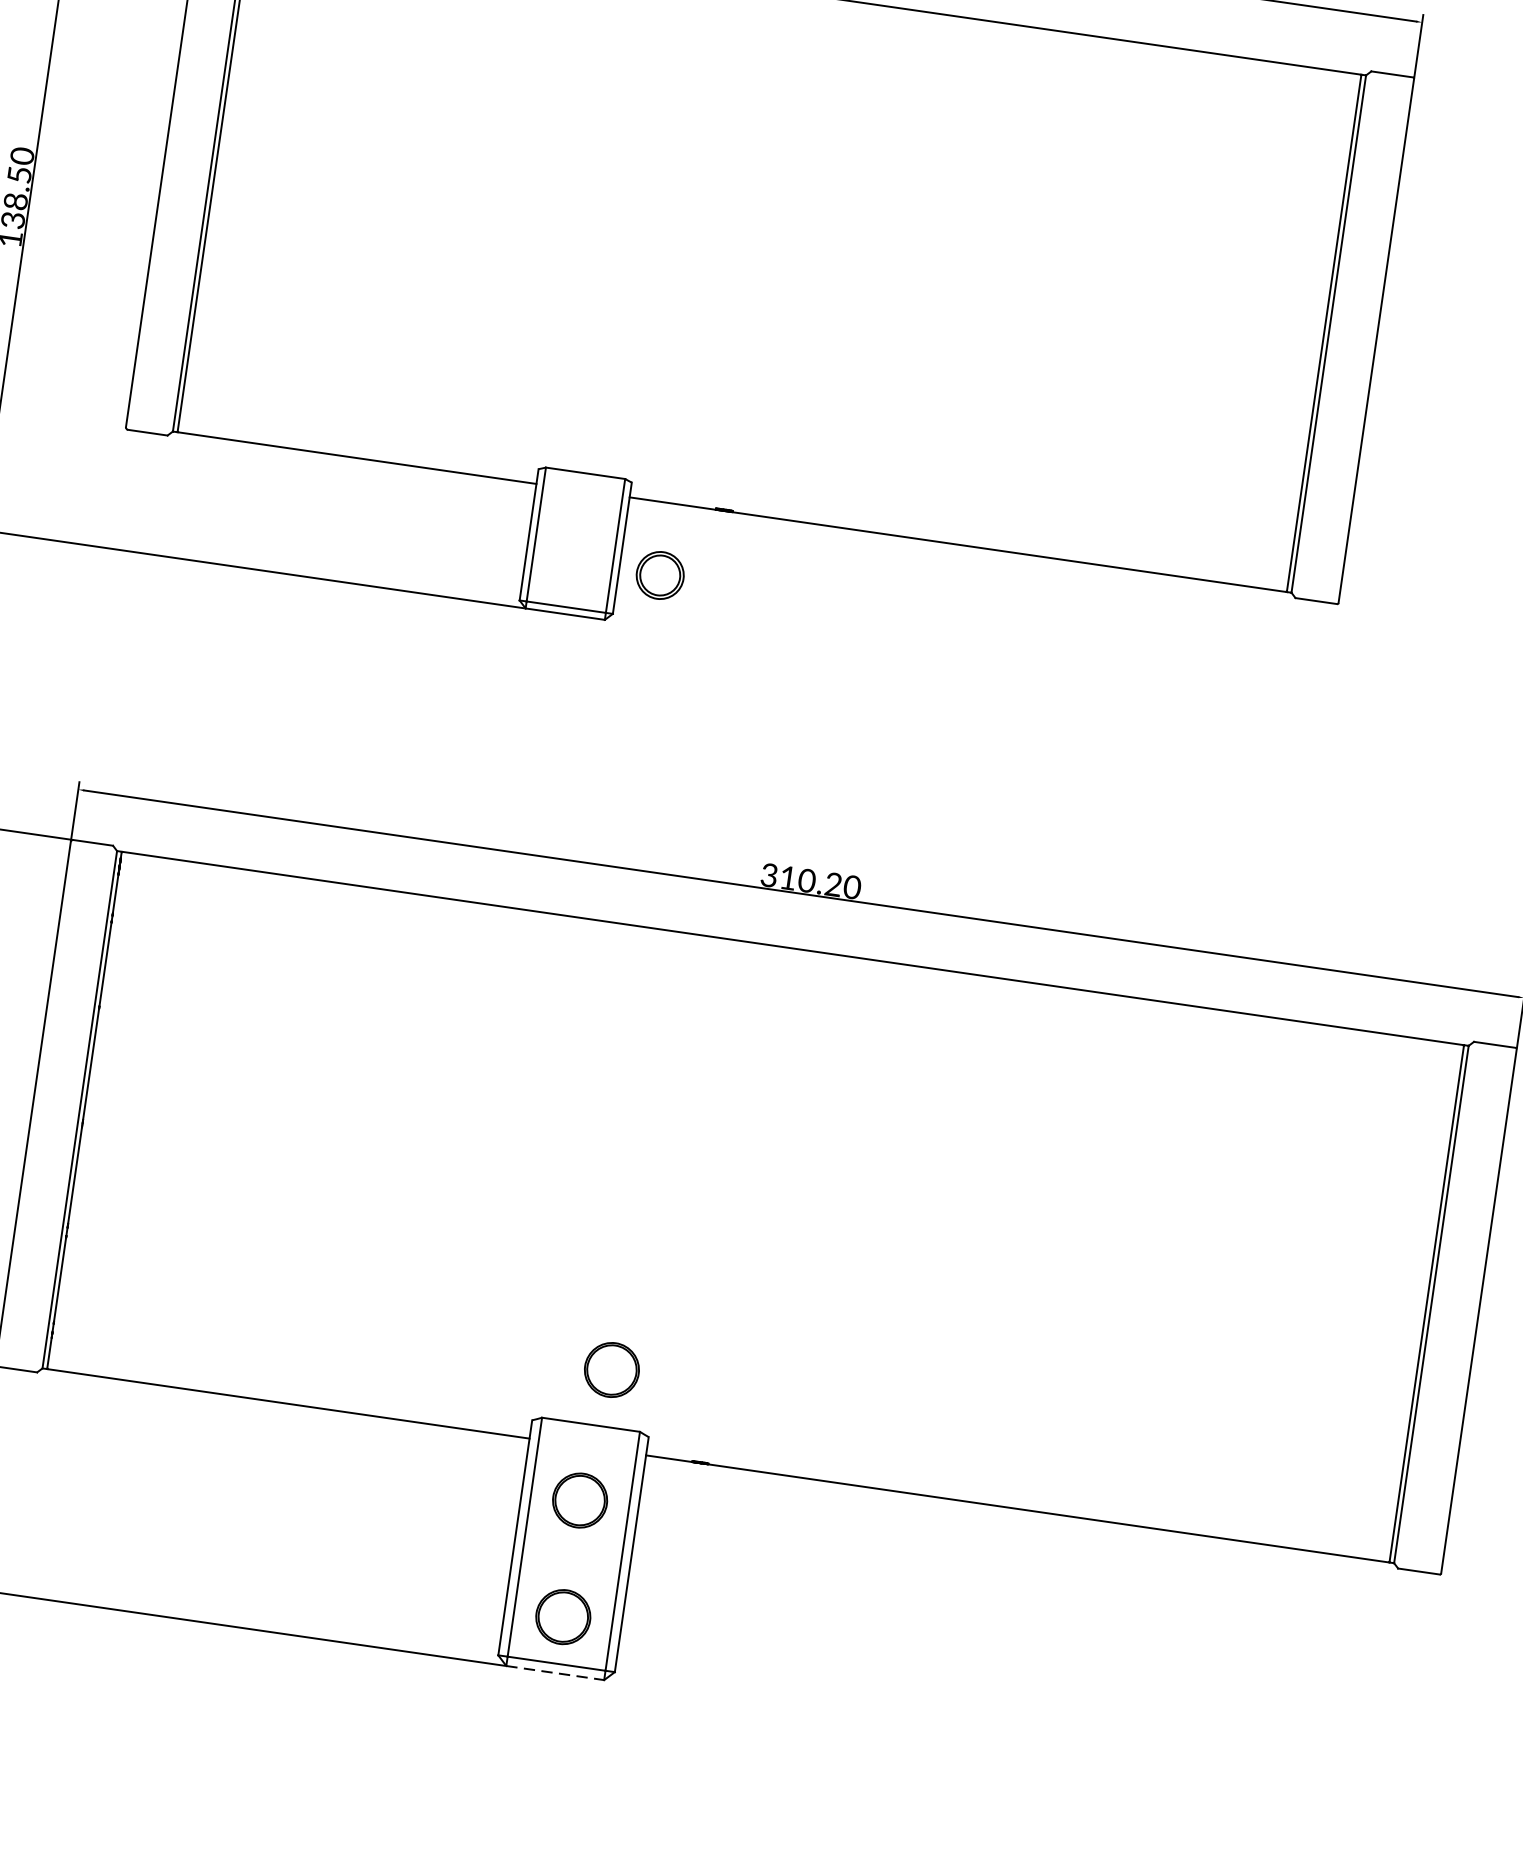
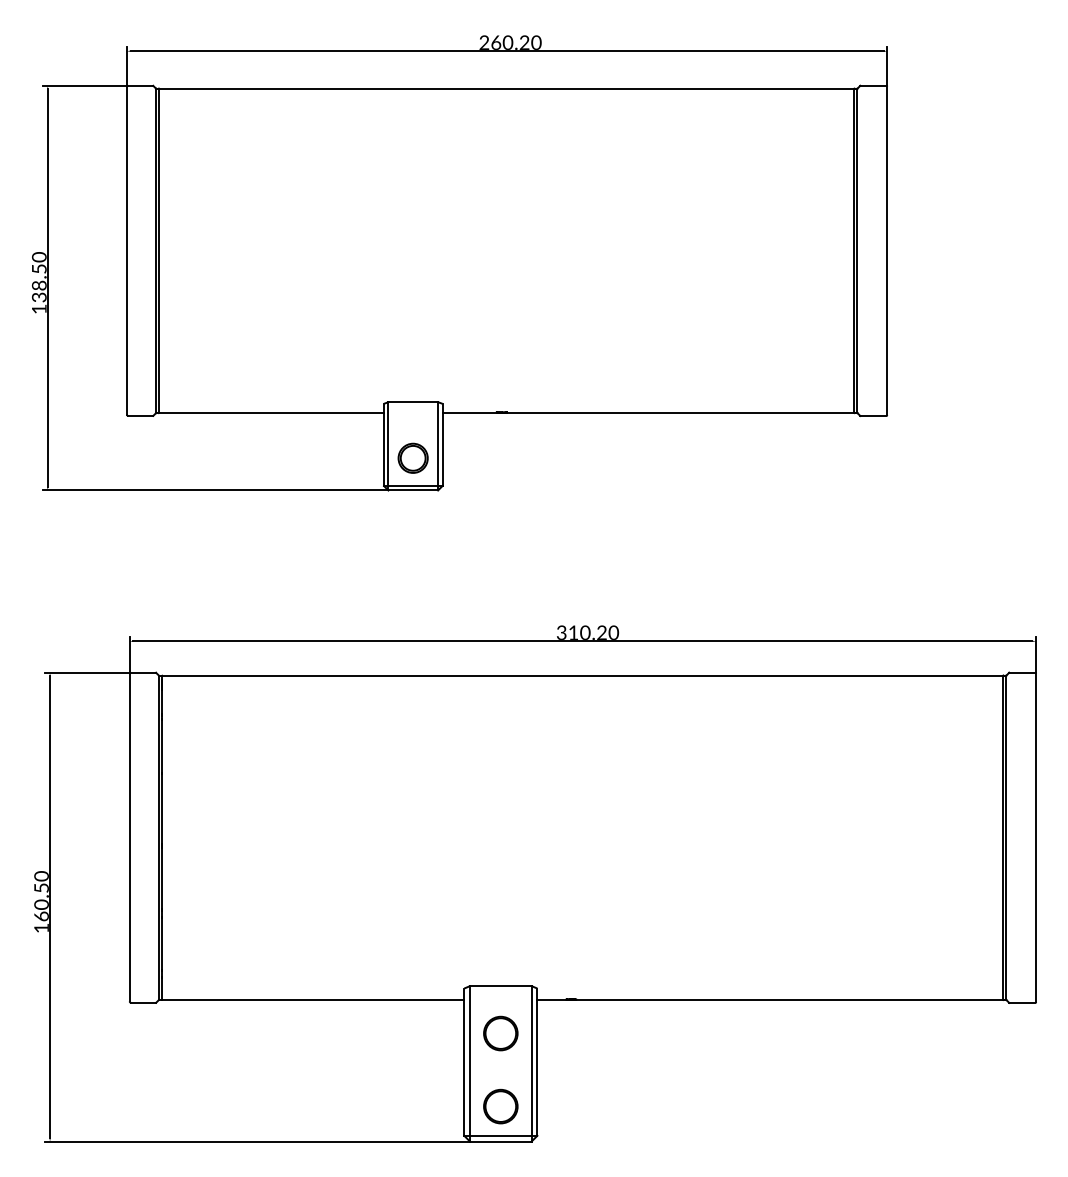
part: (659, 574) -> (412, 457), moved
part: (611, 1369) -> (508, 950), removed
line: (554, 1672) -> (500, 1141), dashed -> solid

